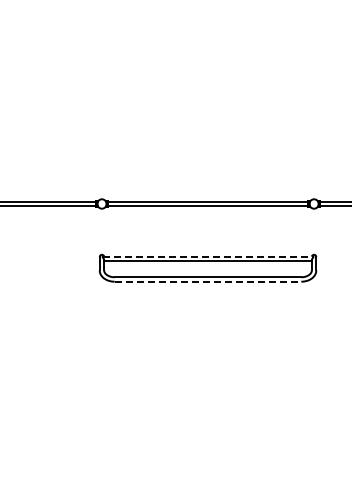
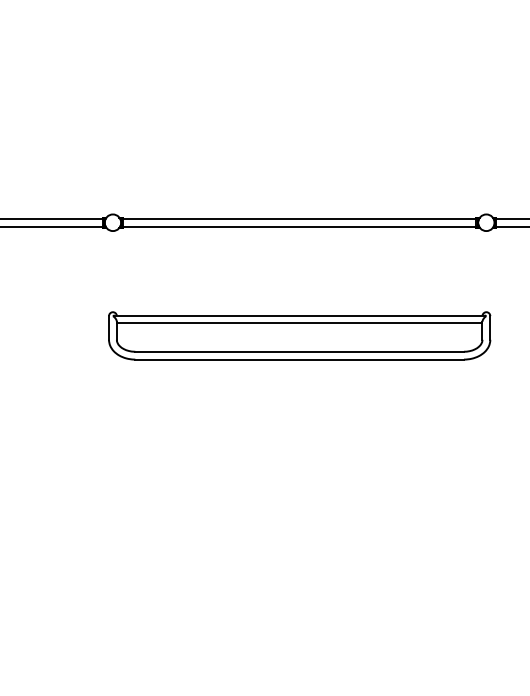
line: (208, 256) -> (300, 315), dashed -> solid
line: (208, 281) -> (300, 359), dashed -> solid

